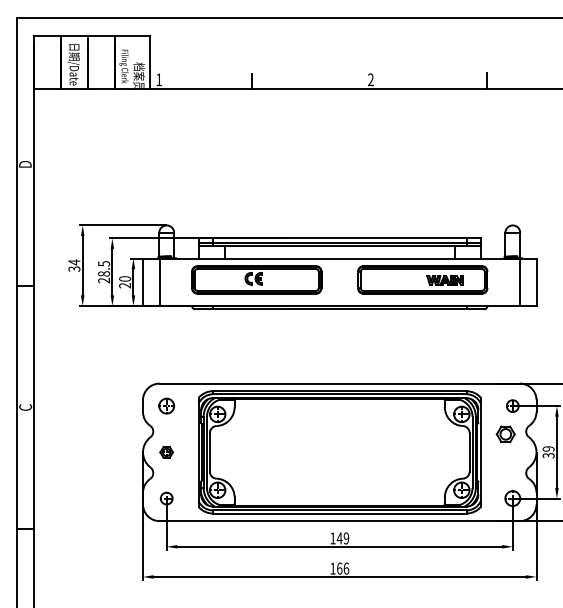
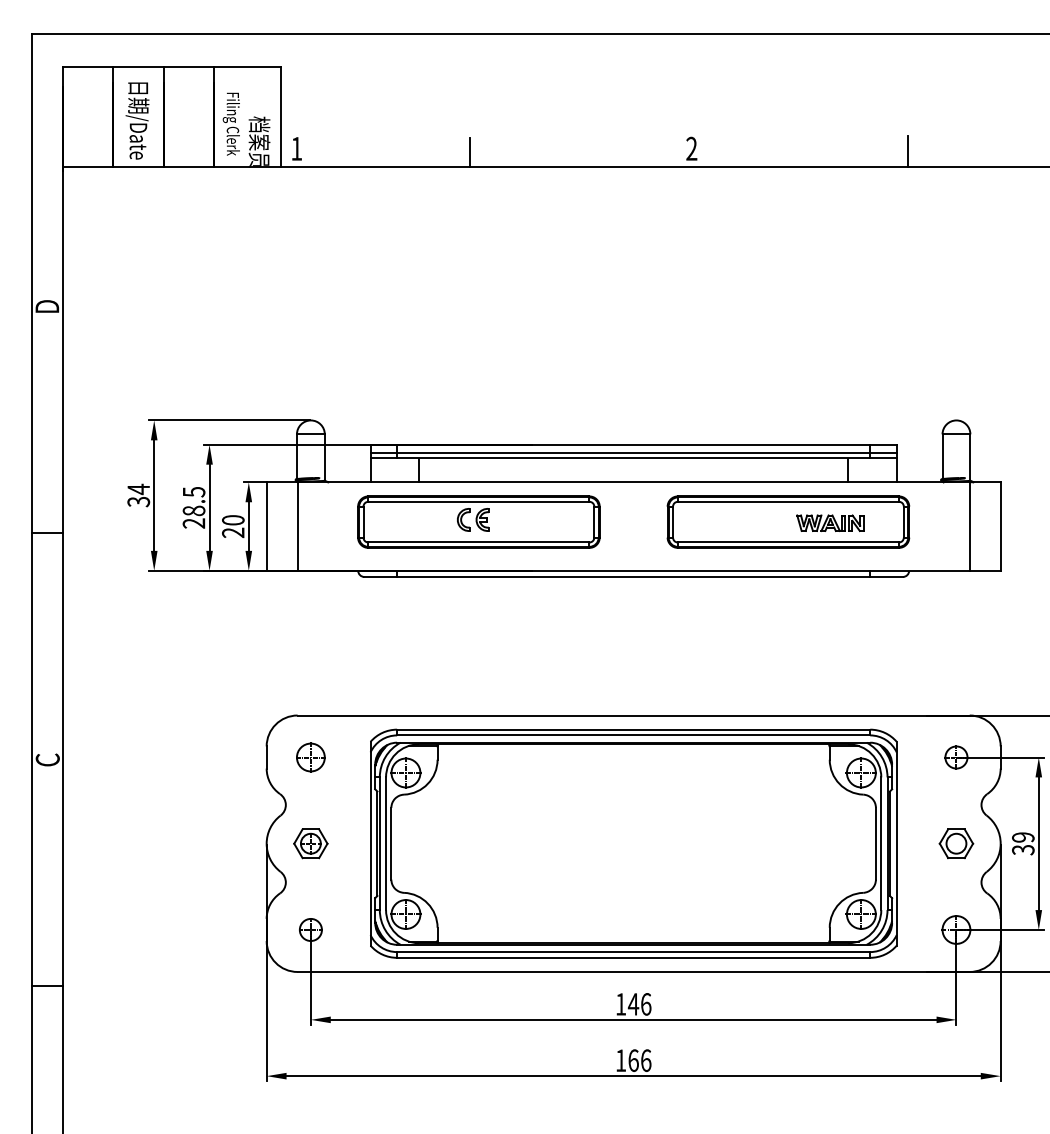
part: (505, 434) -> (955, 843), moved
part: (166, 452) -> (310, 843), size x1.43
text: (346, 538) -> (646, 1004), 149 -> 146

